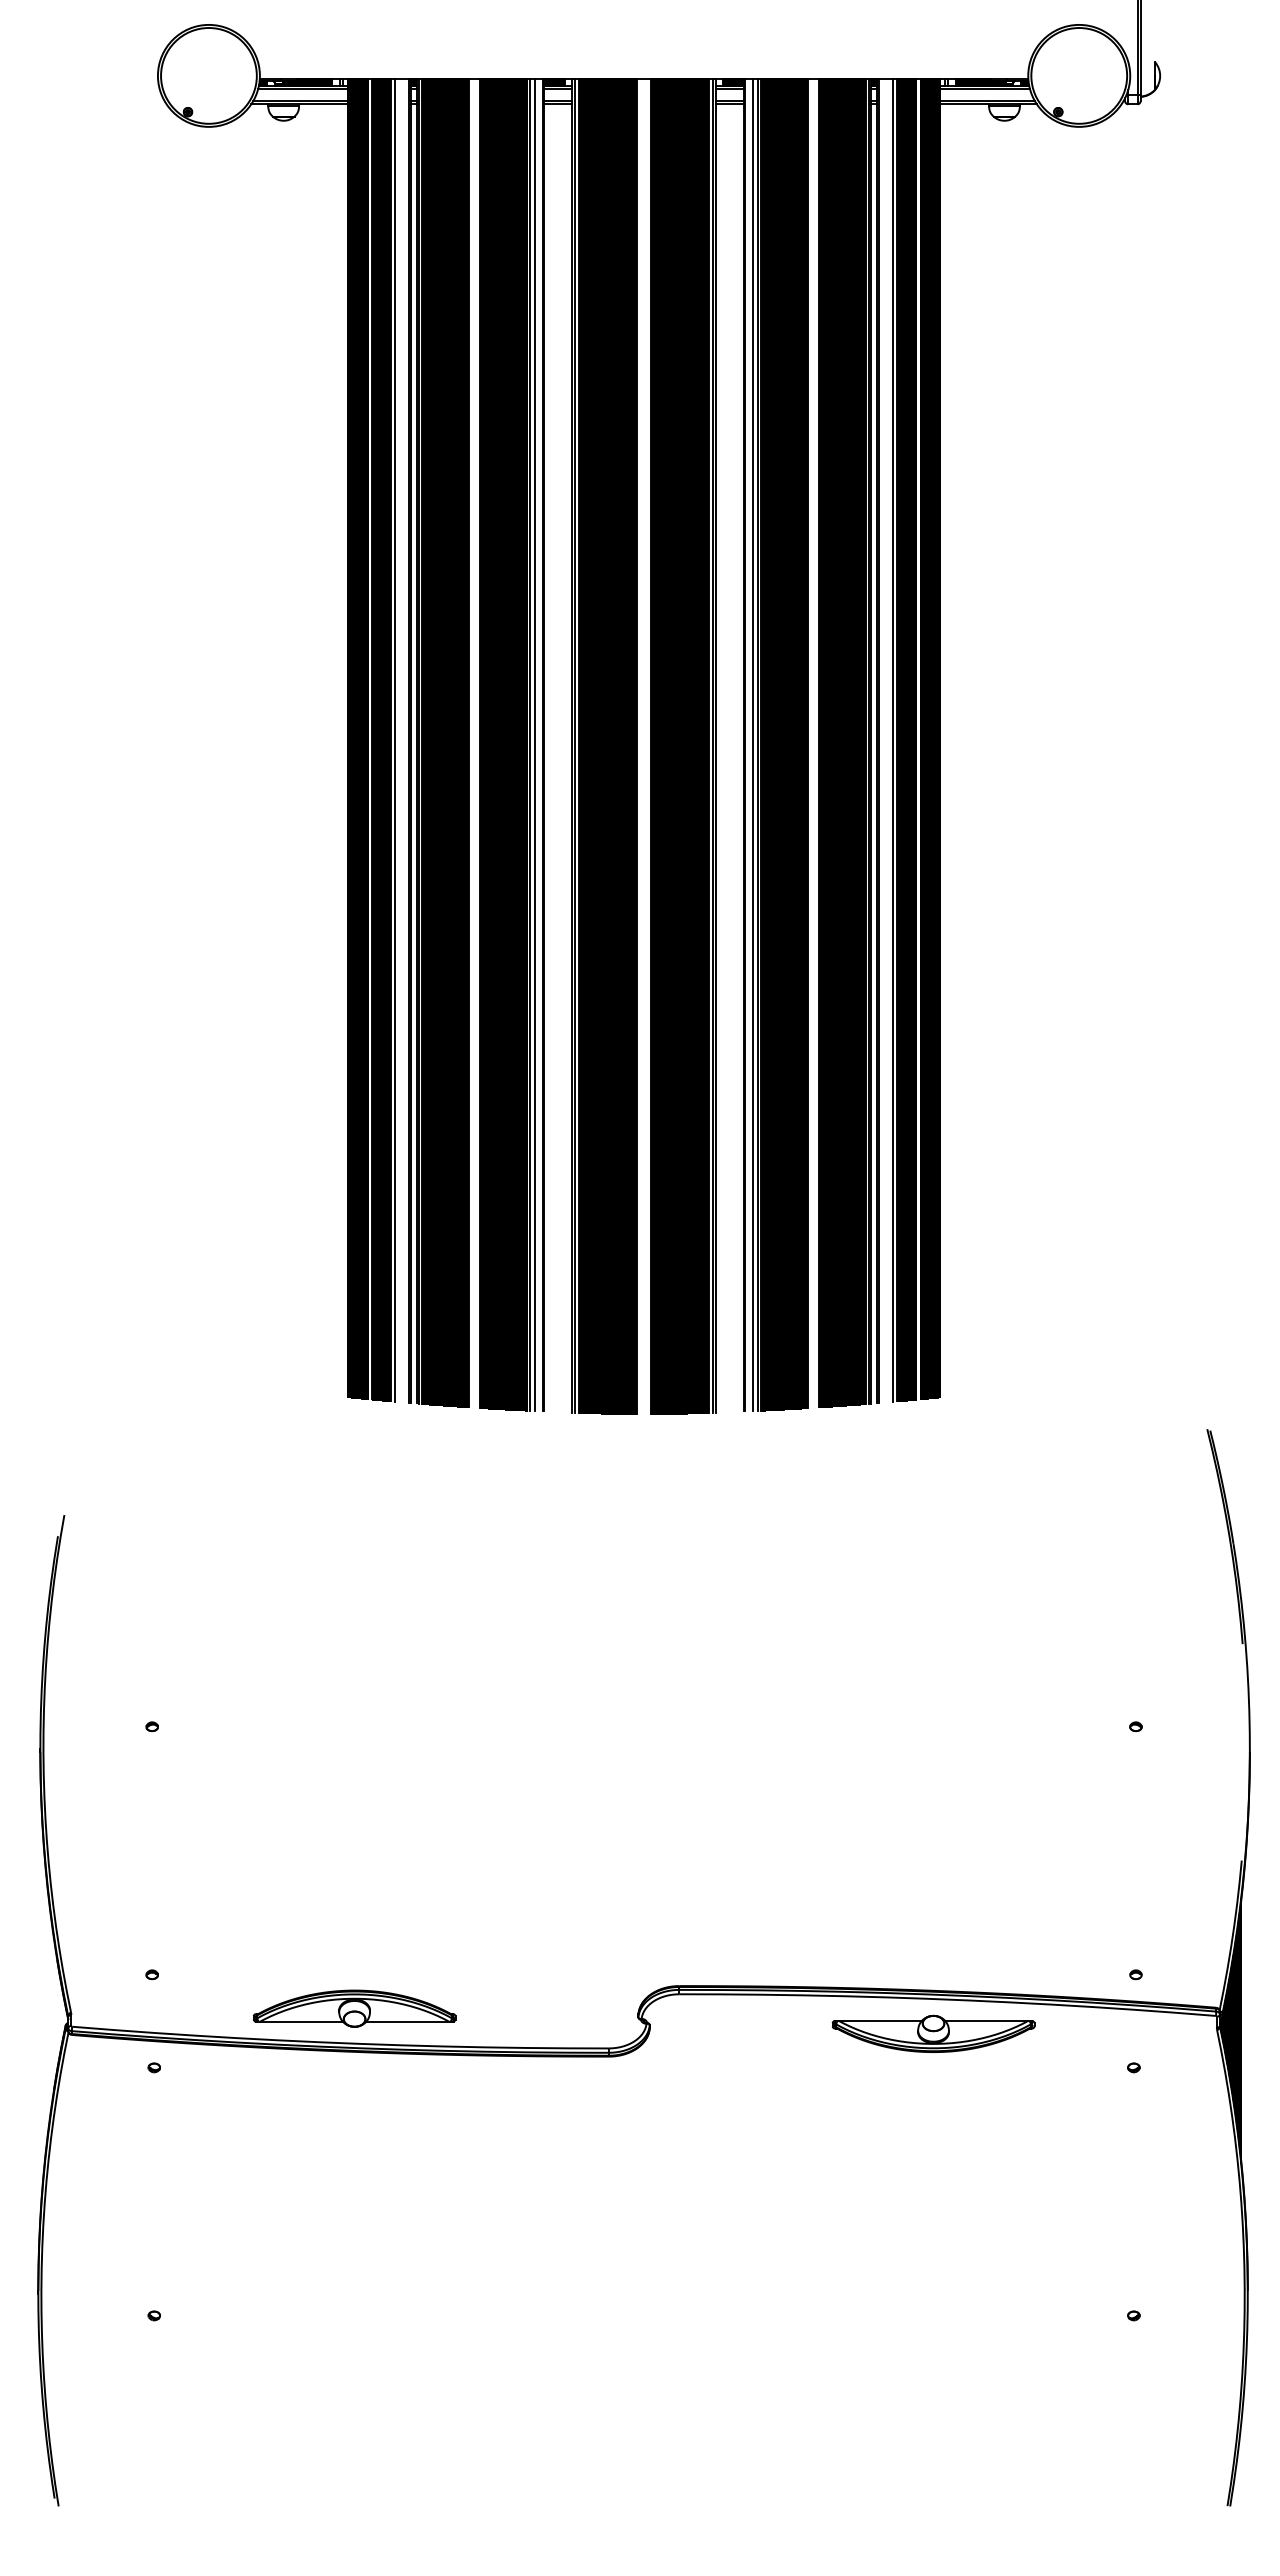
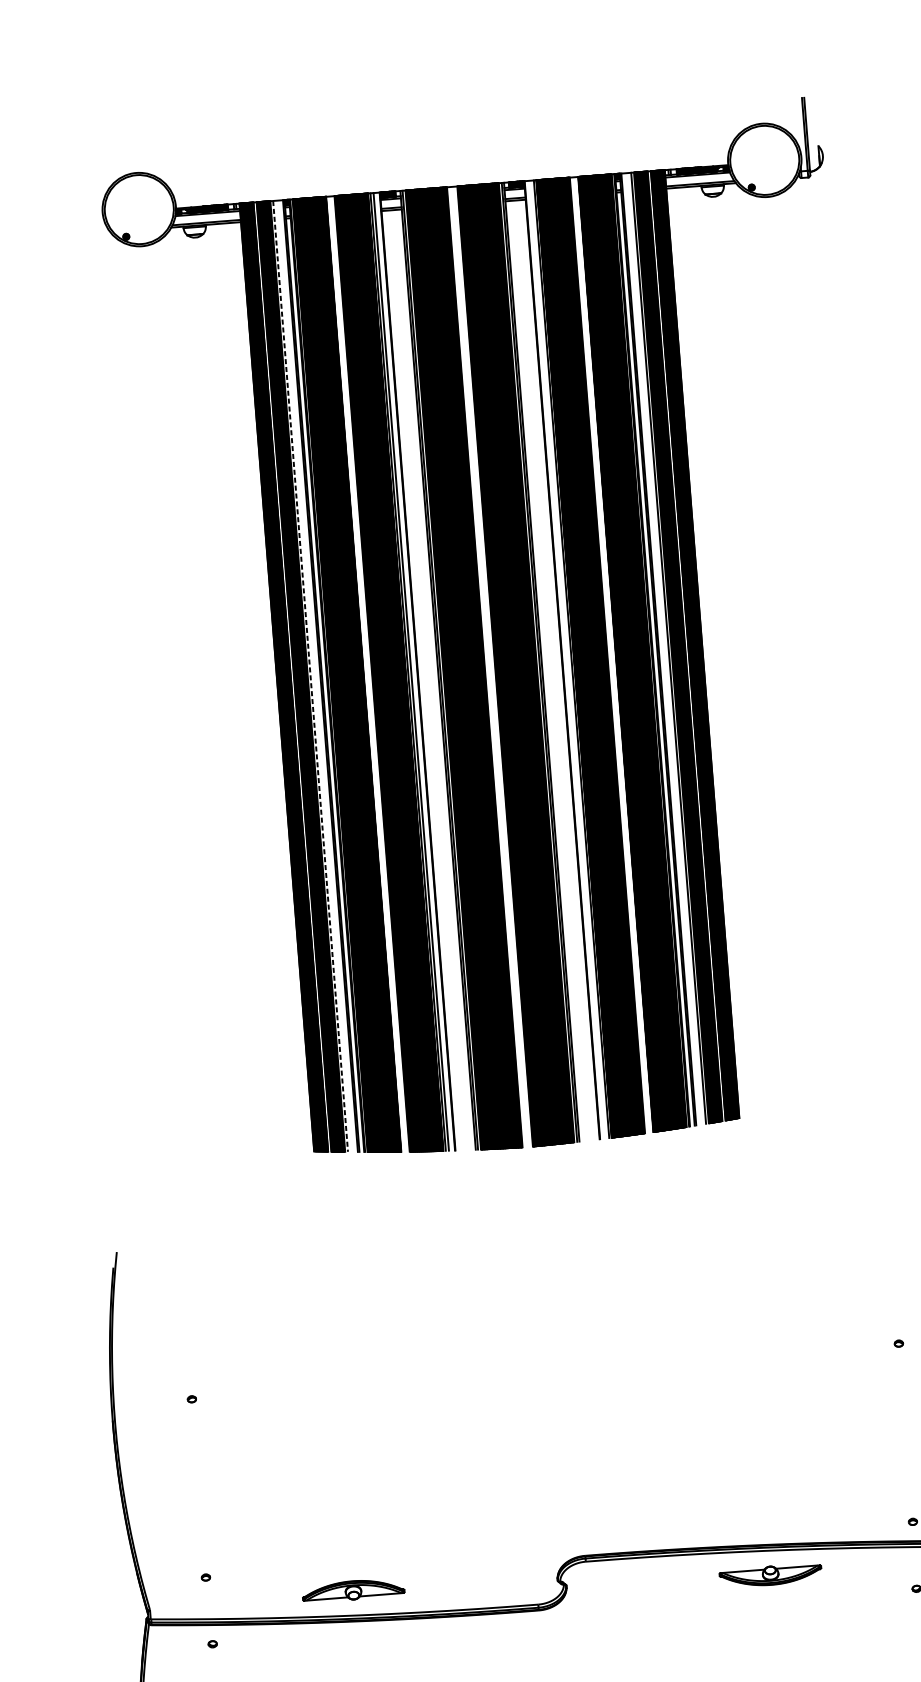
line: (395, 740) -> (310, 676), solid -> dashed
line: (753, 744) -> (568, 659), removed
part: (354, 2008) -> (353, 1590), size x0.7
part: (933, 2033) -> (770, 1575), size x0.7

